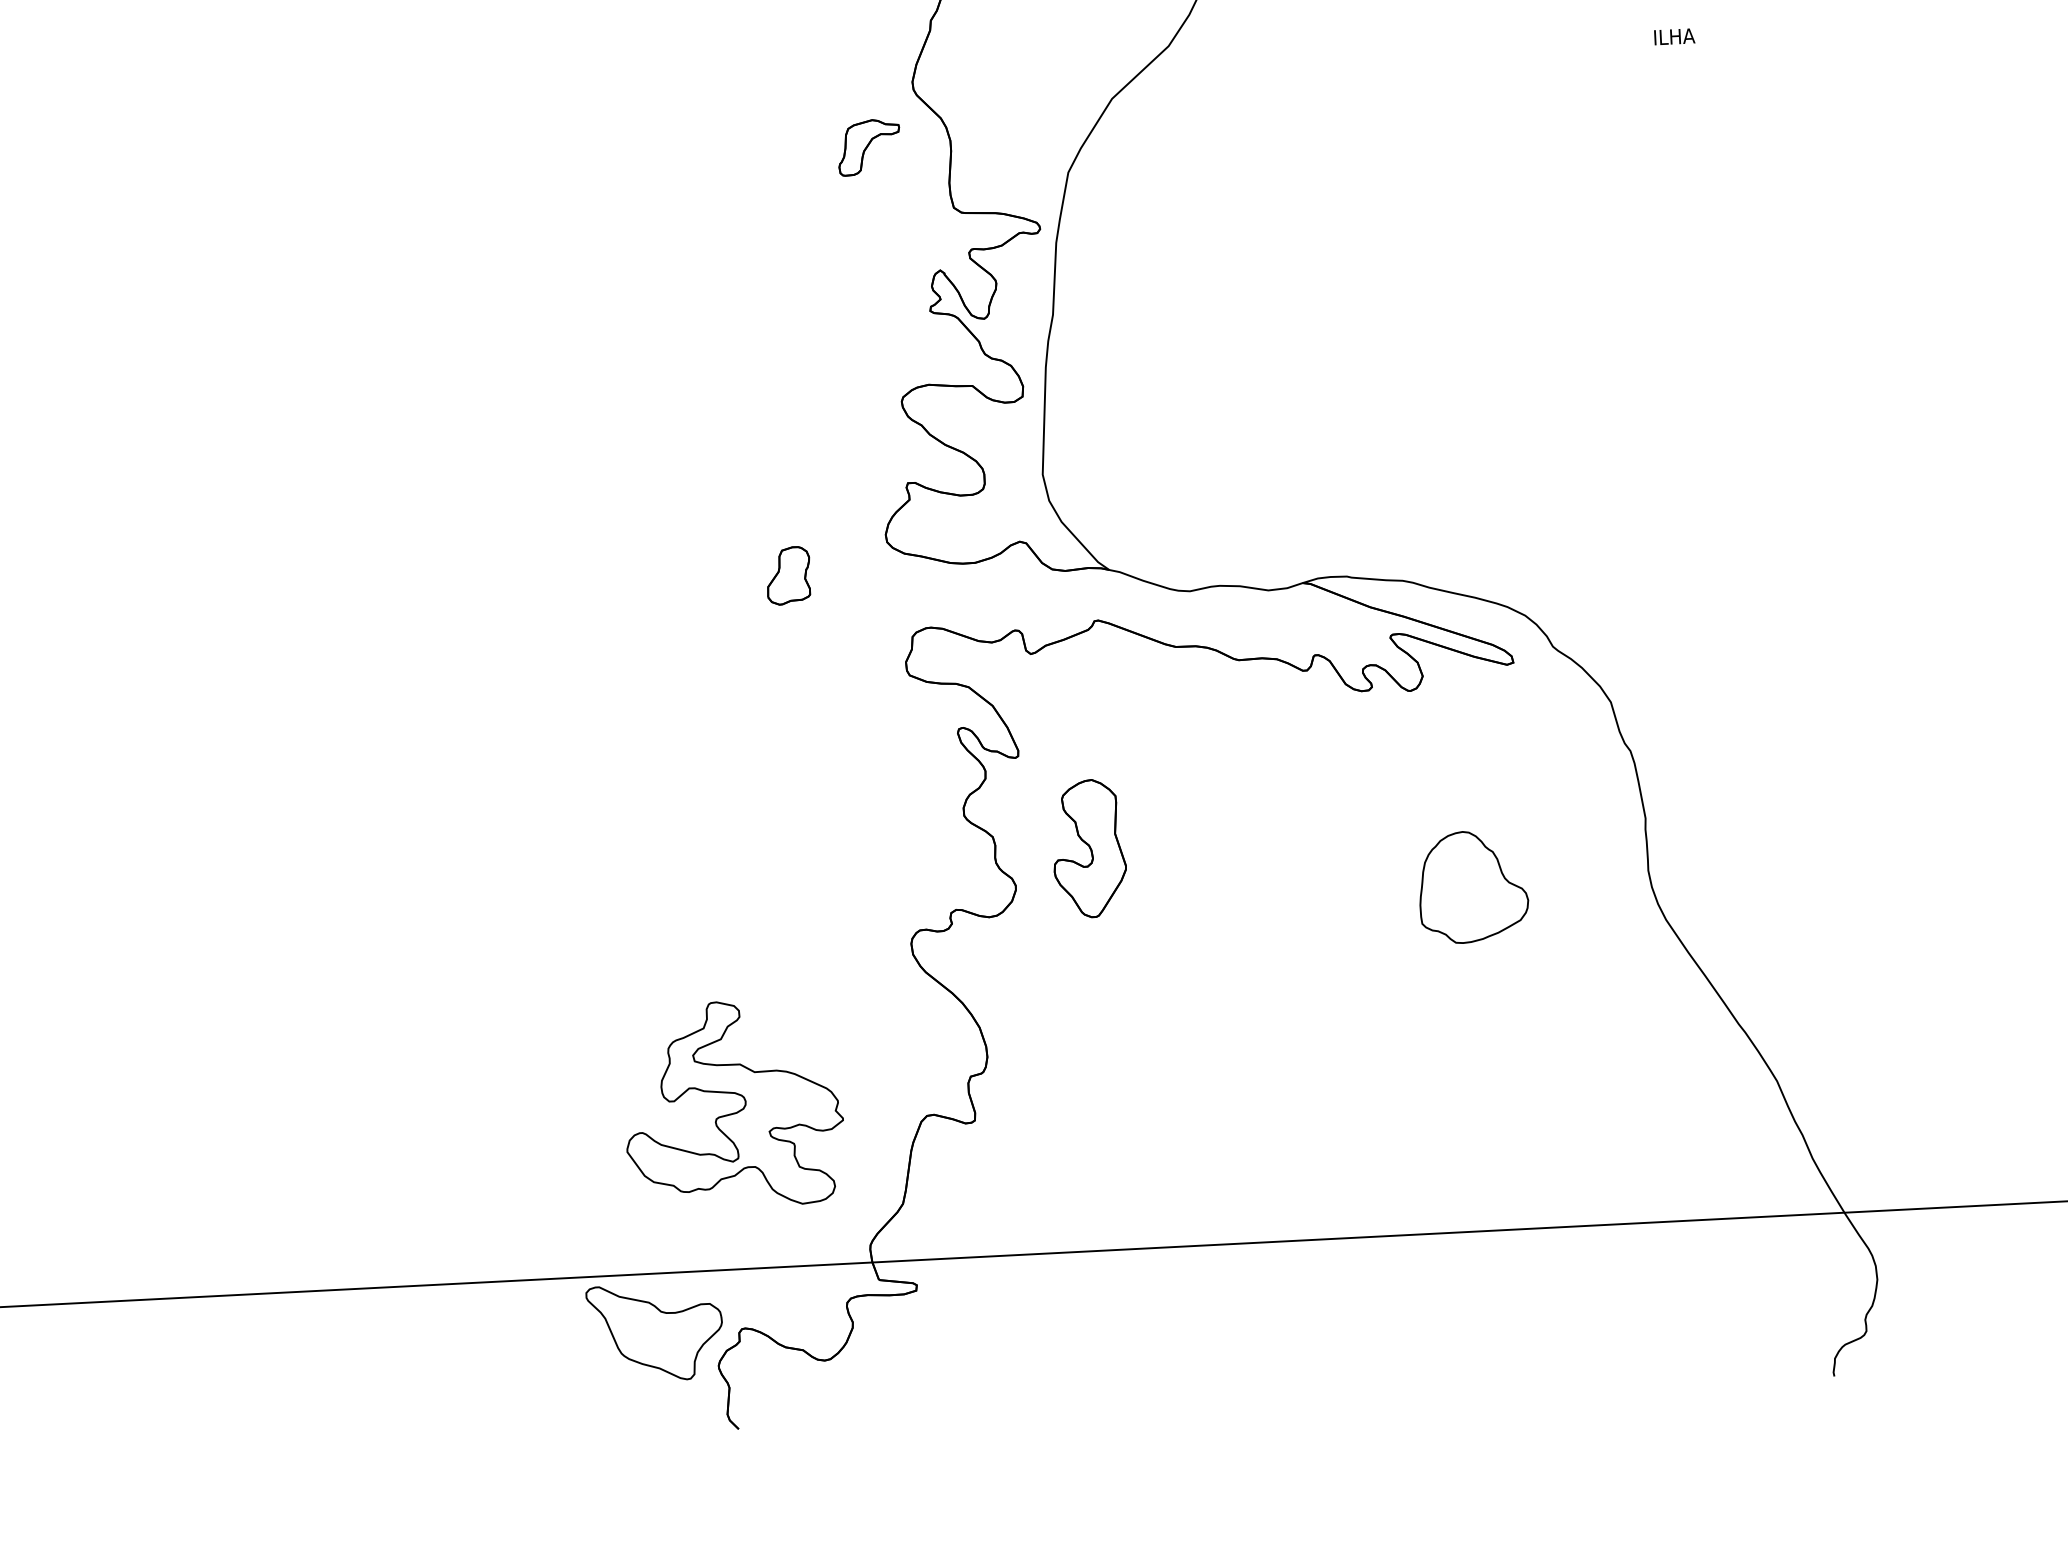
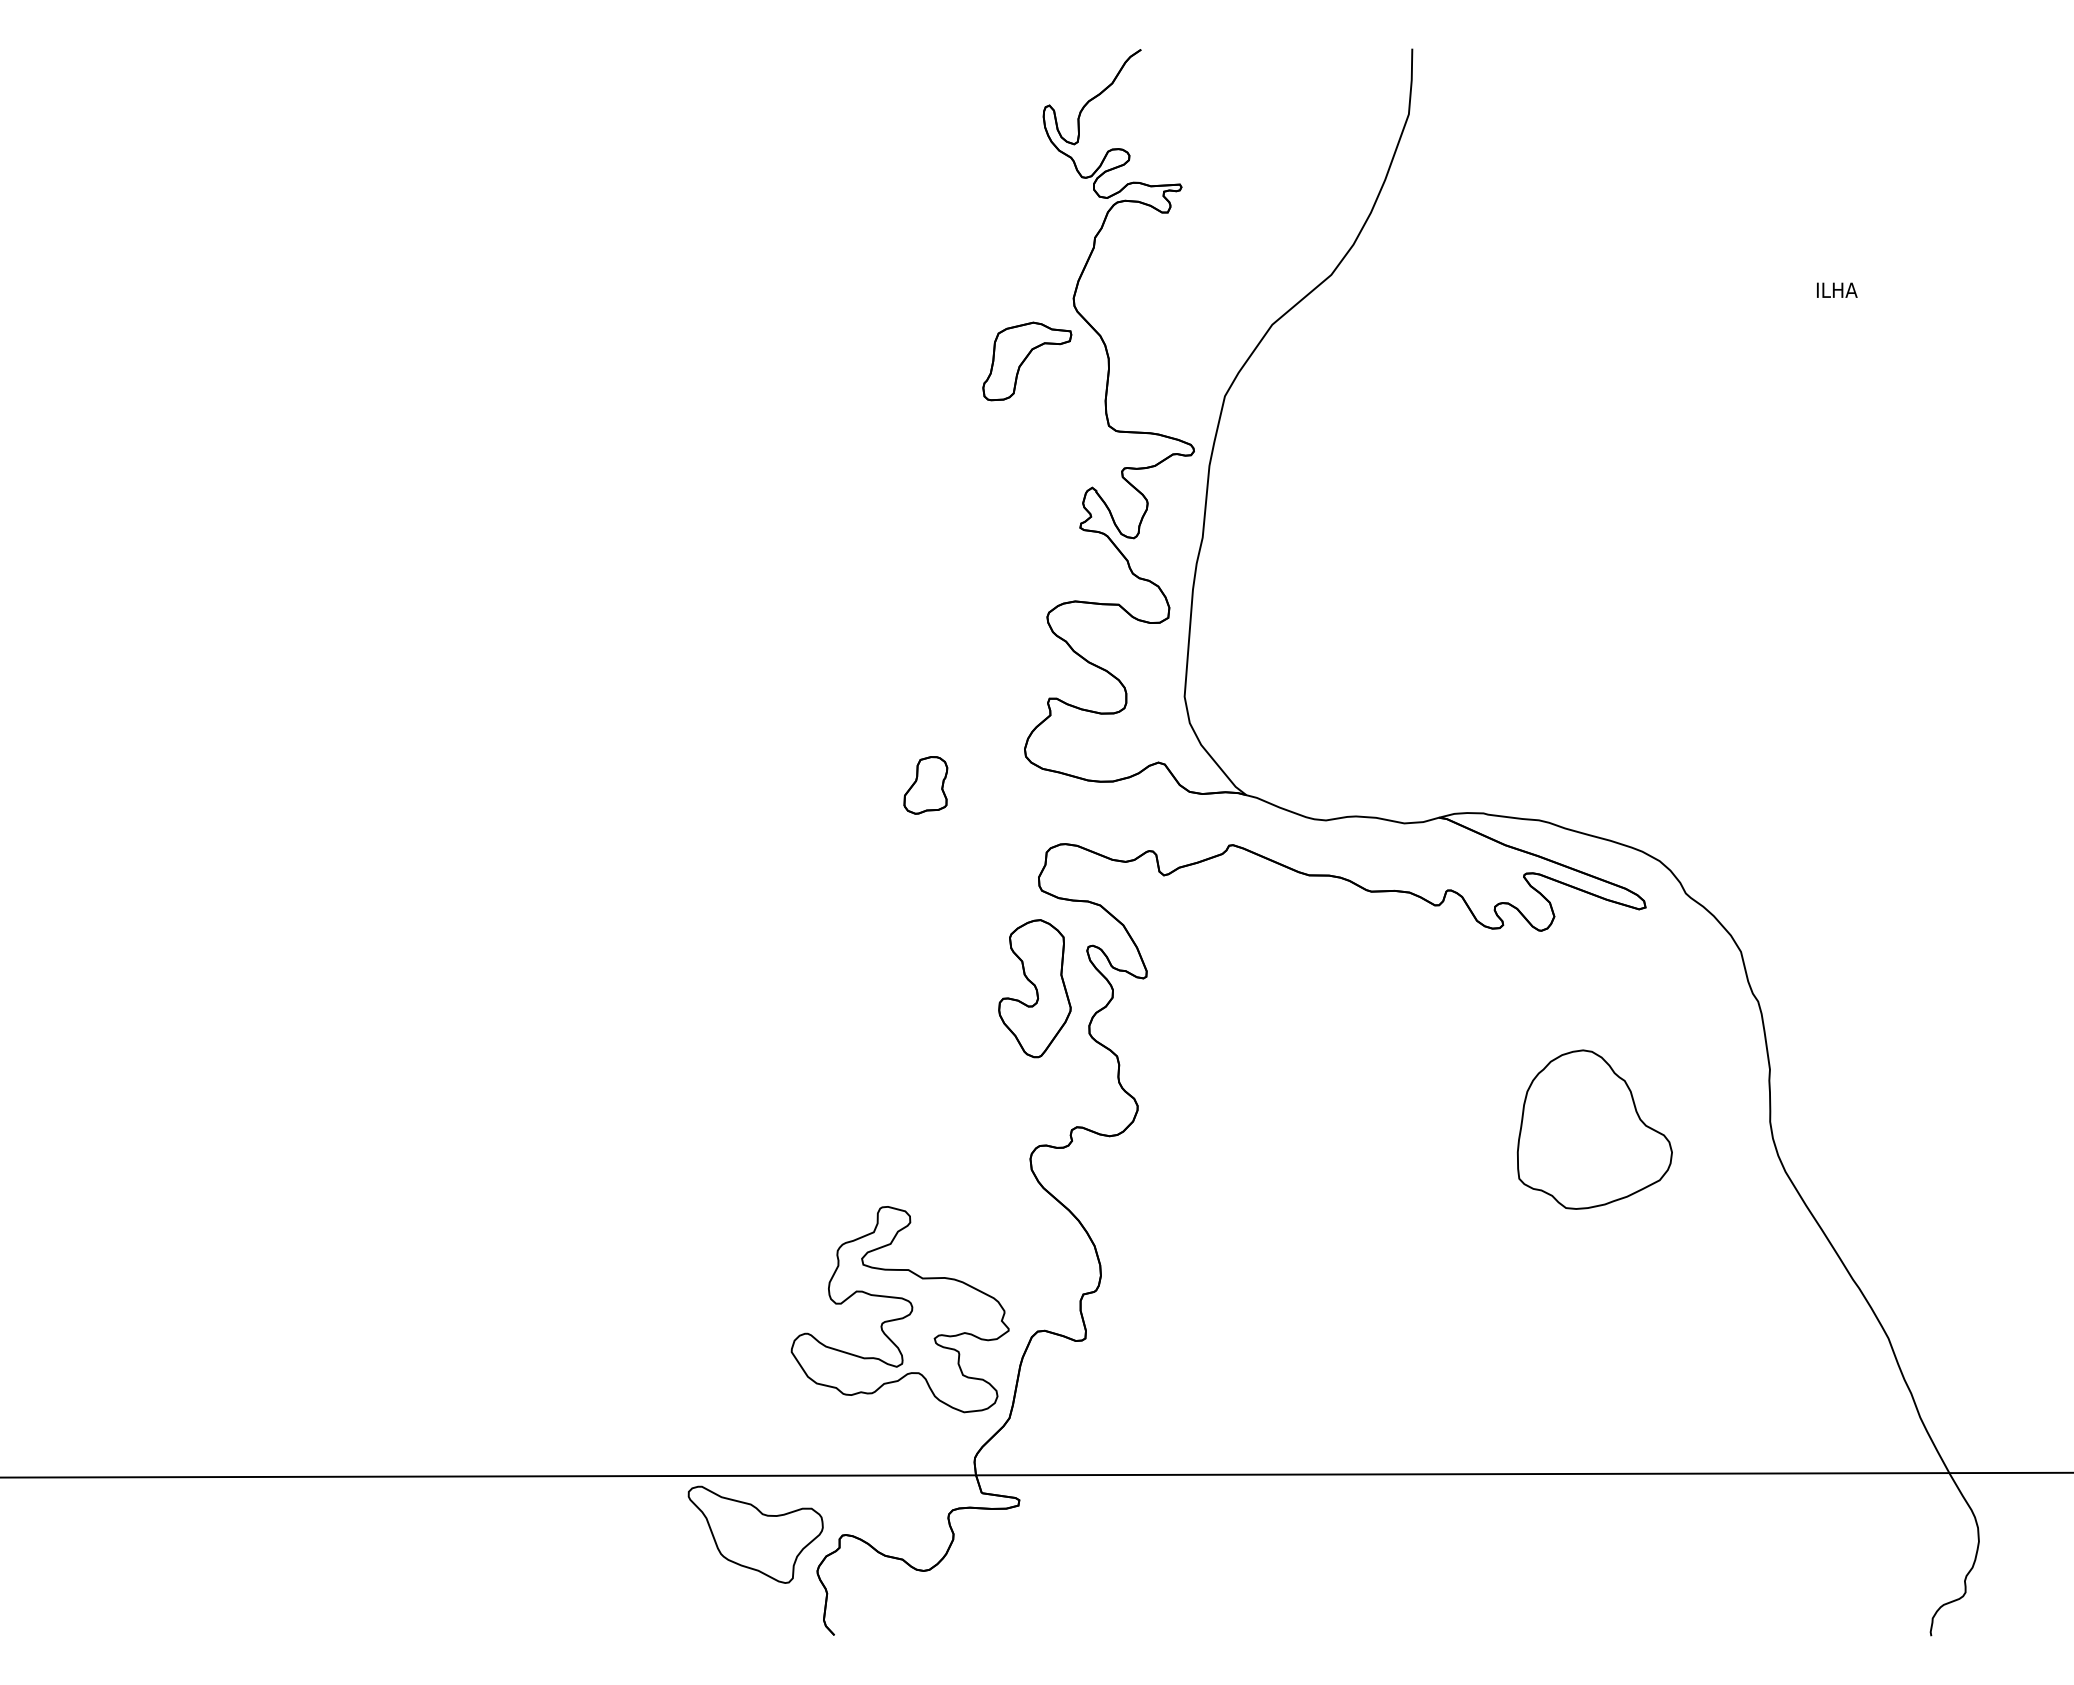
part: (869, 147) -> (1027, 361), size x1.43
part: (1088, 848) -> (1034, 988), moved
part: (1473, 886) -> (1594, 1129), size x1.43
part: (737, 1111) -> (903, 1316), moved

